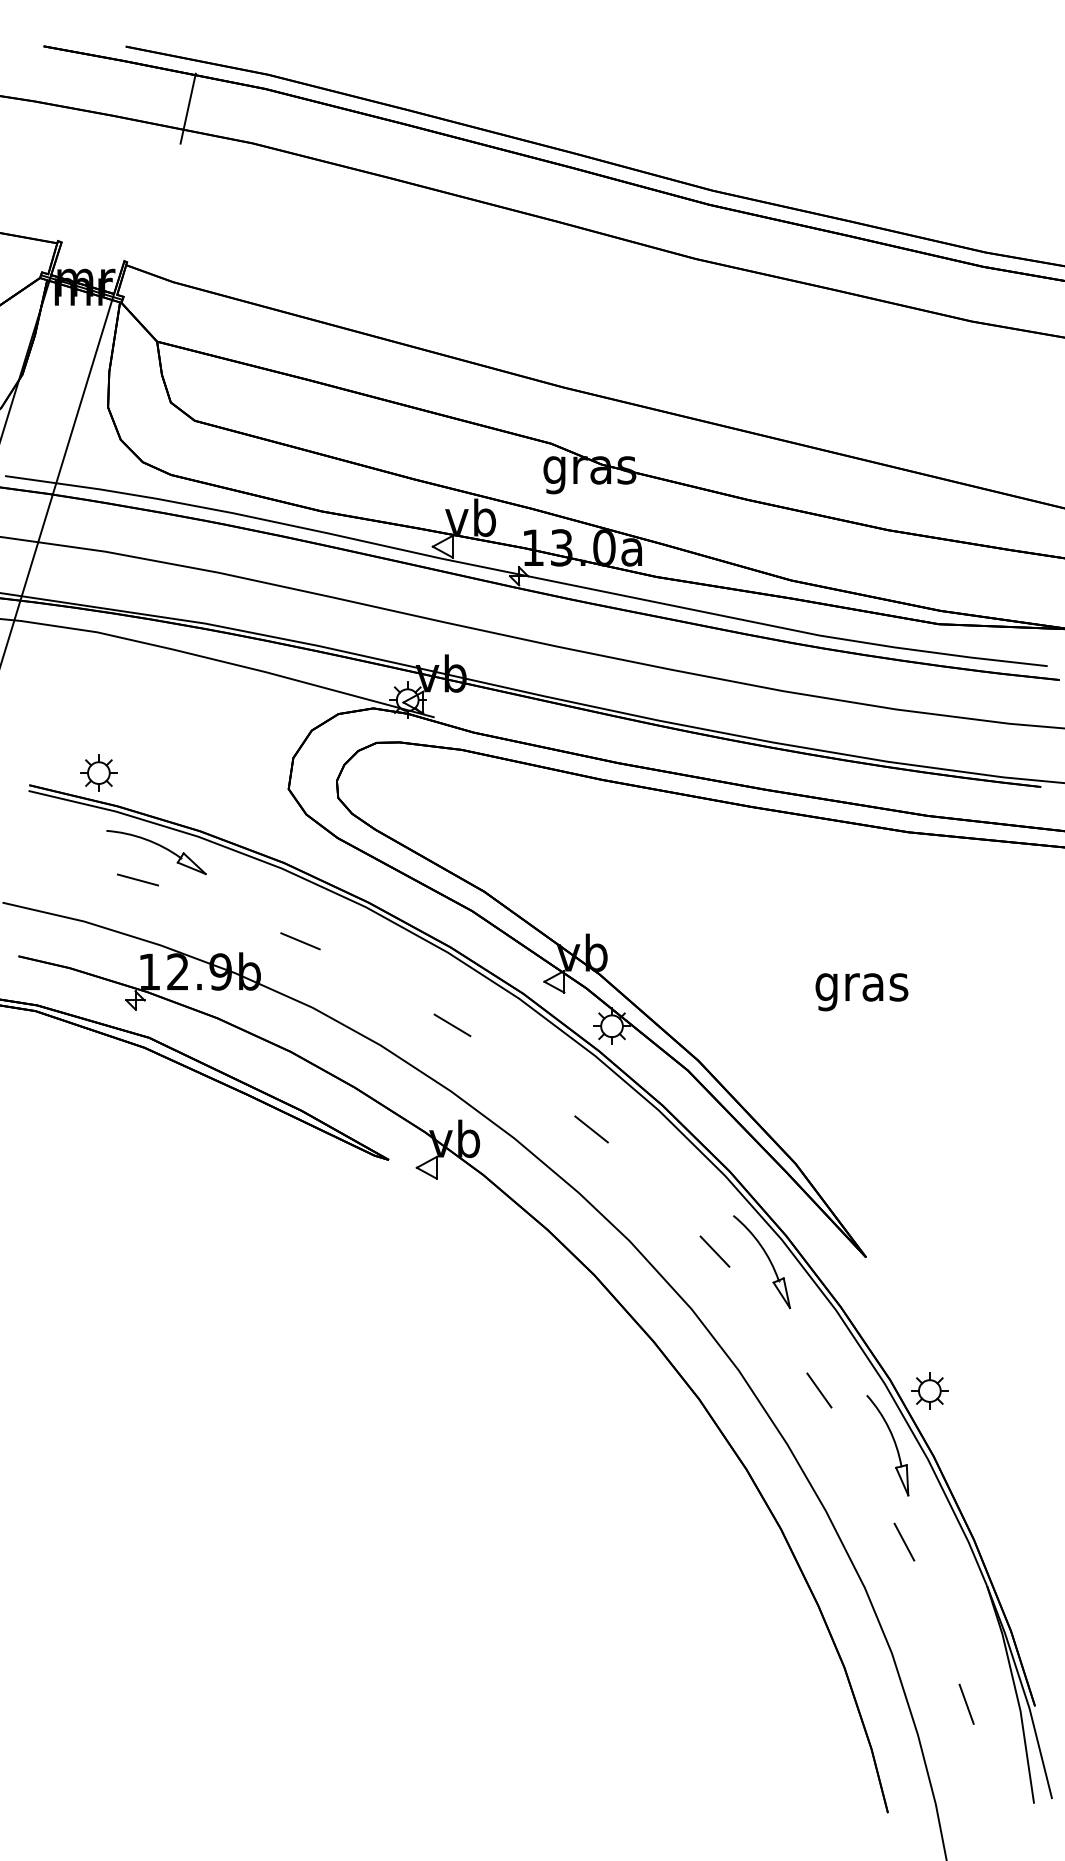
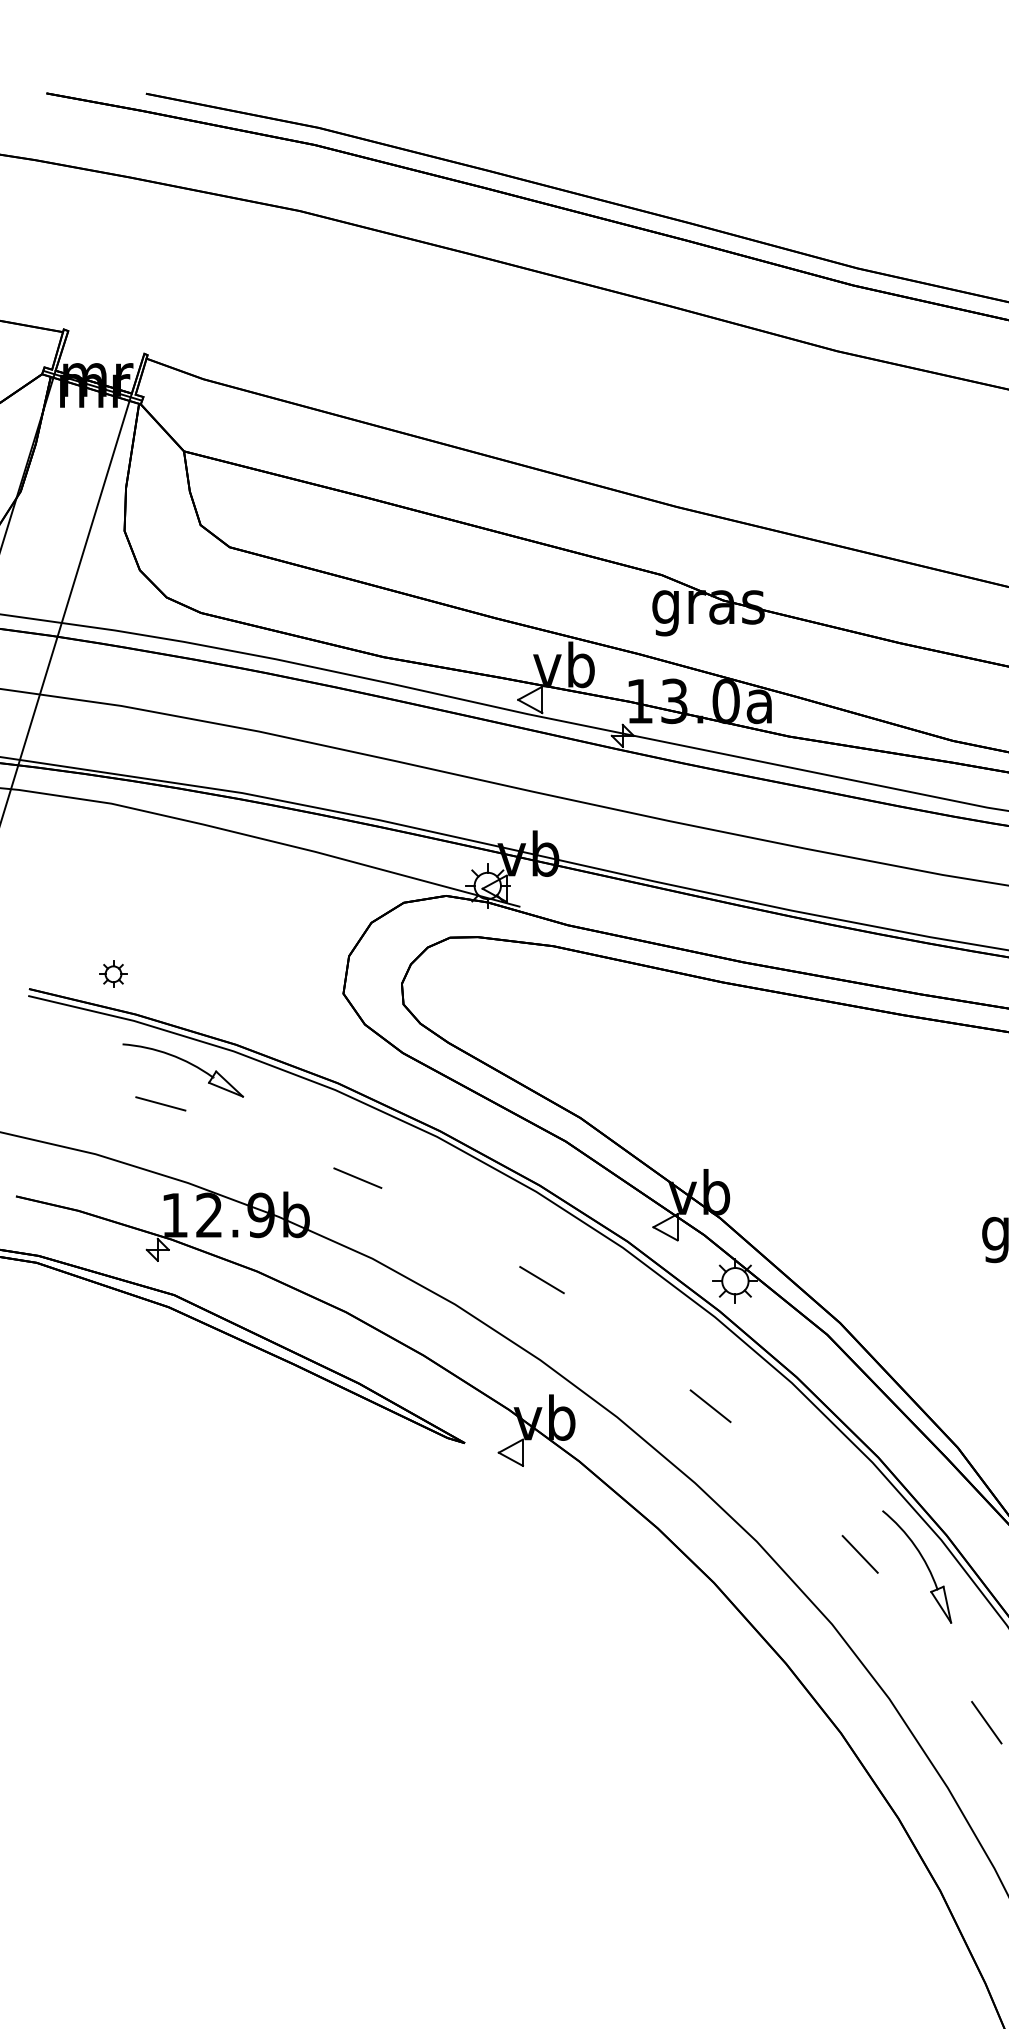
line: (187, 108) -> (220, 168), removed
part: (98, 772) -> (112, 973), size x0.6

